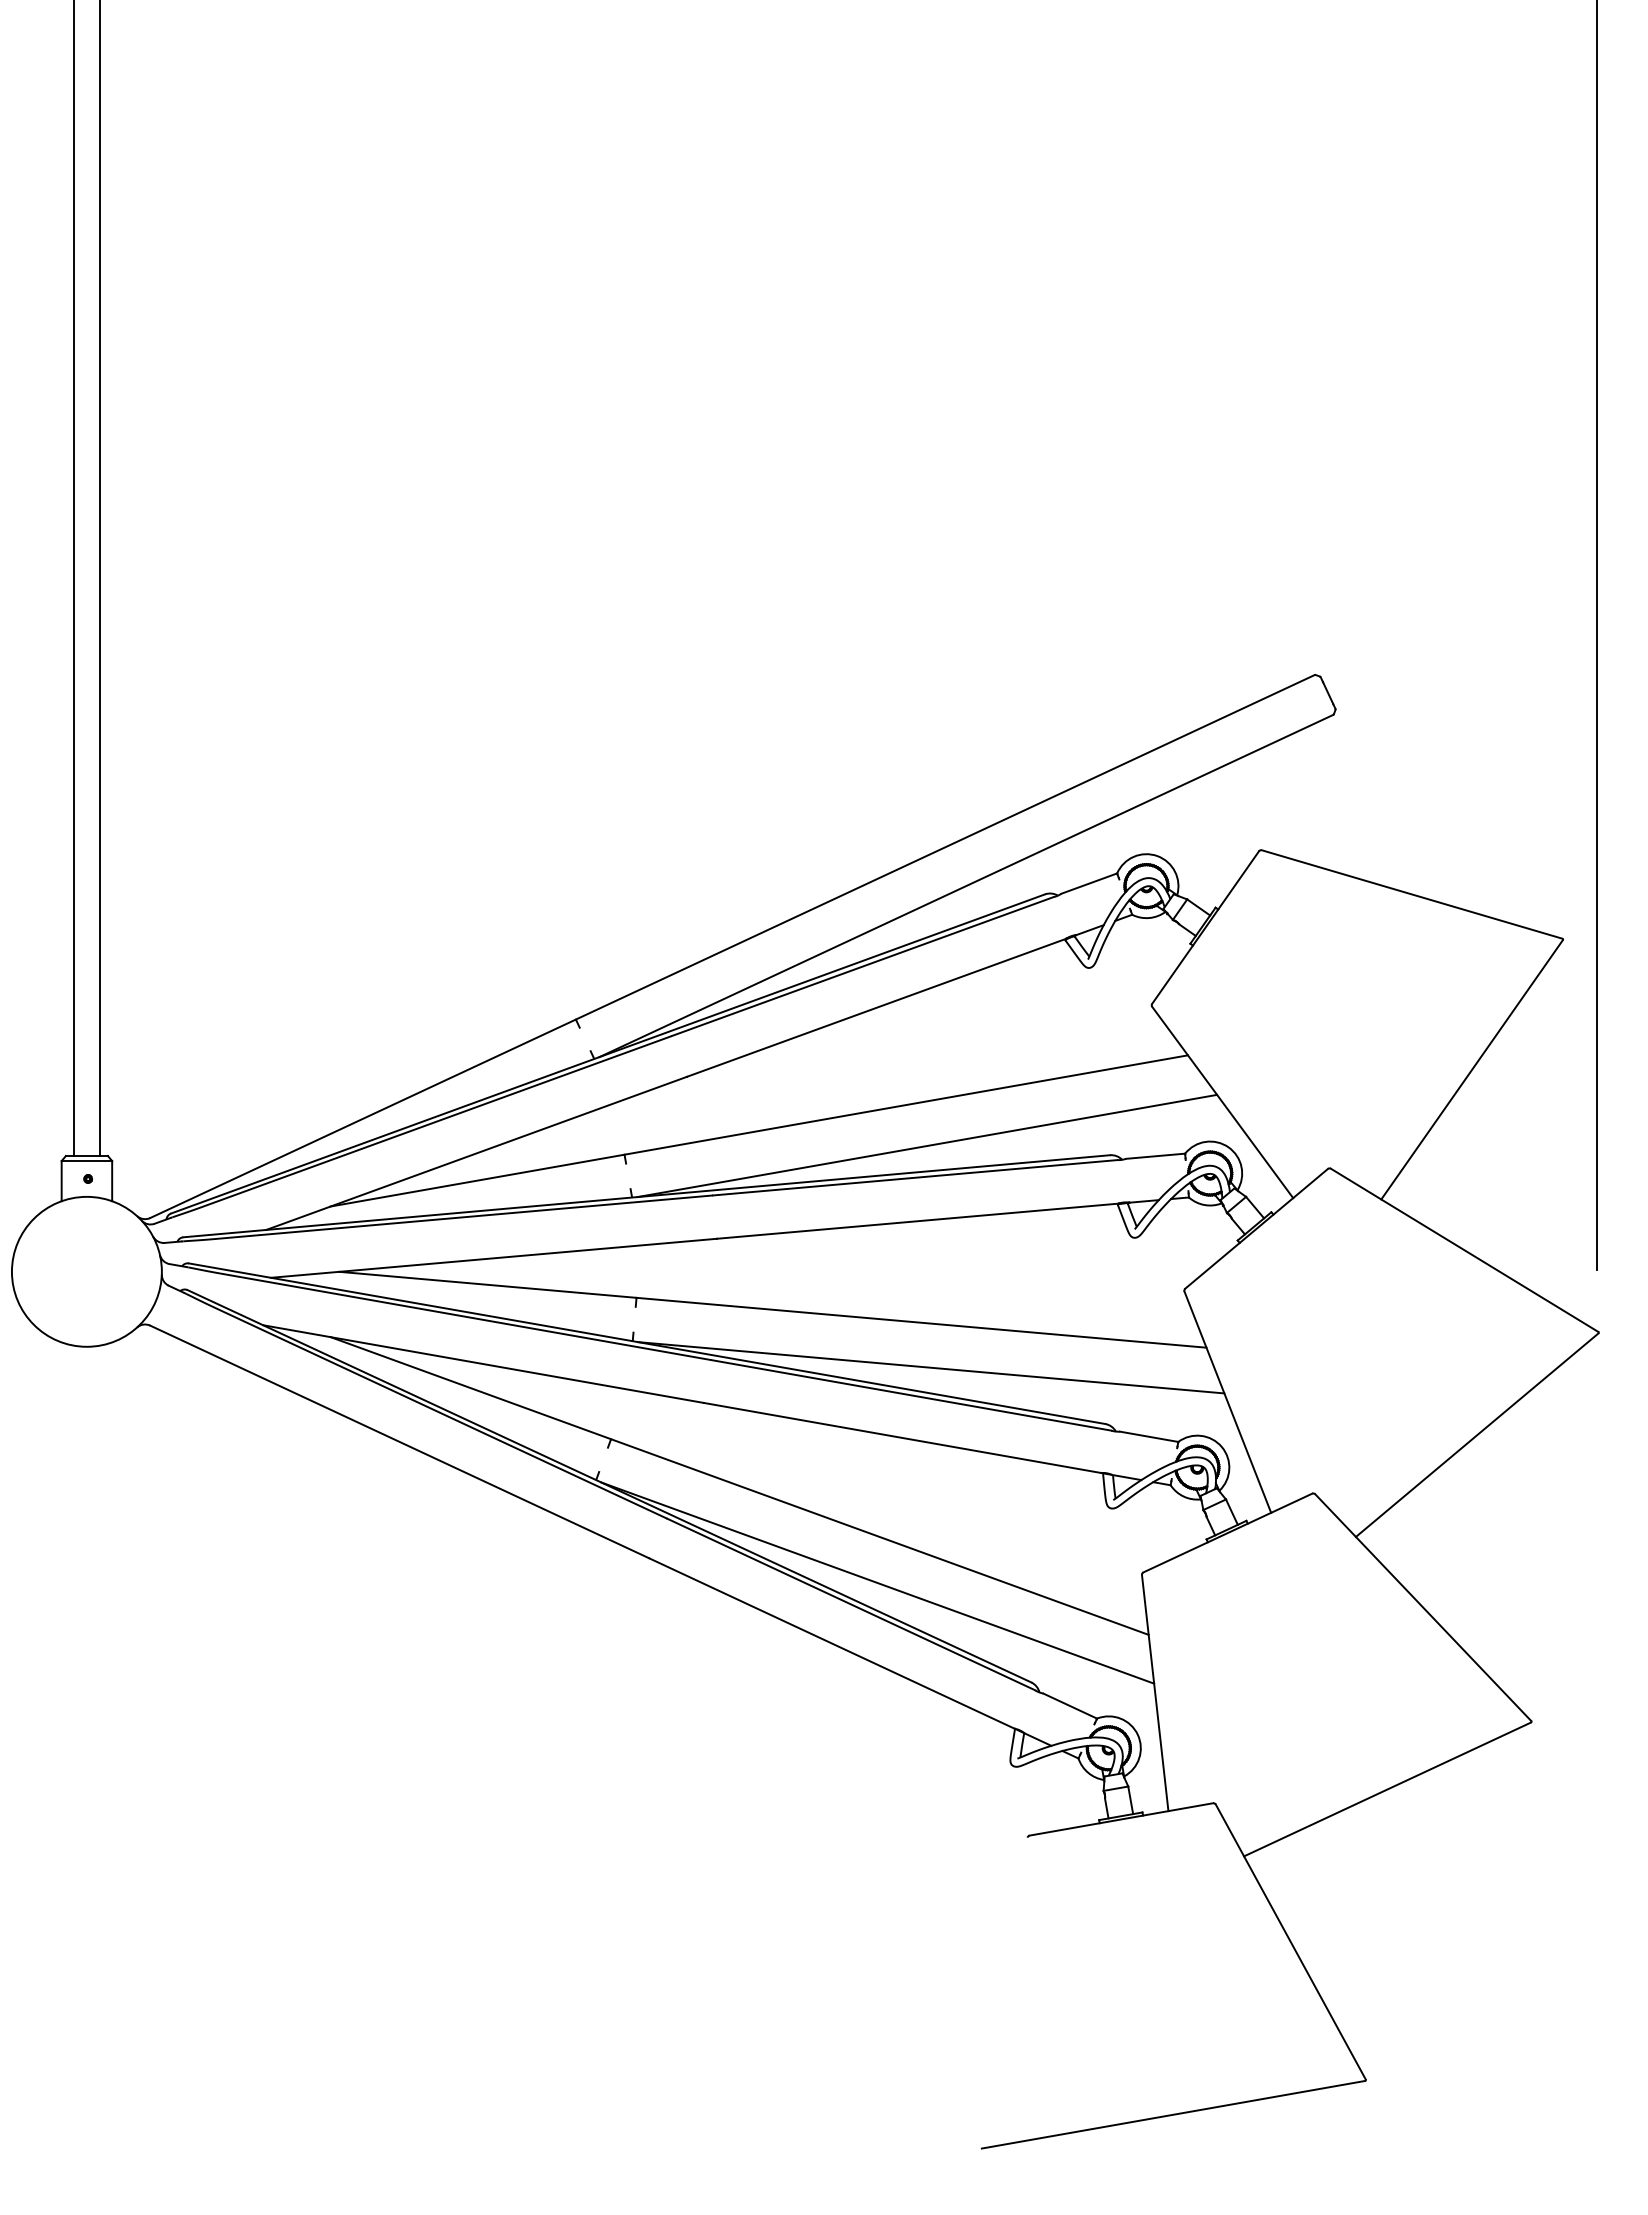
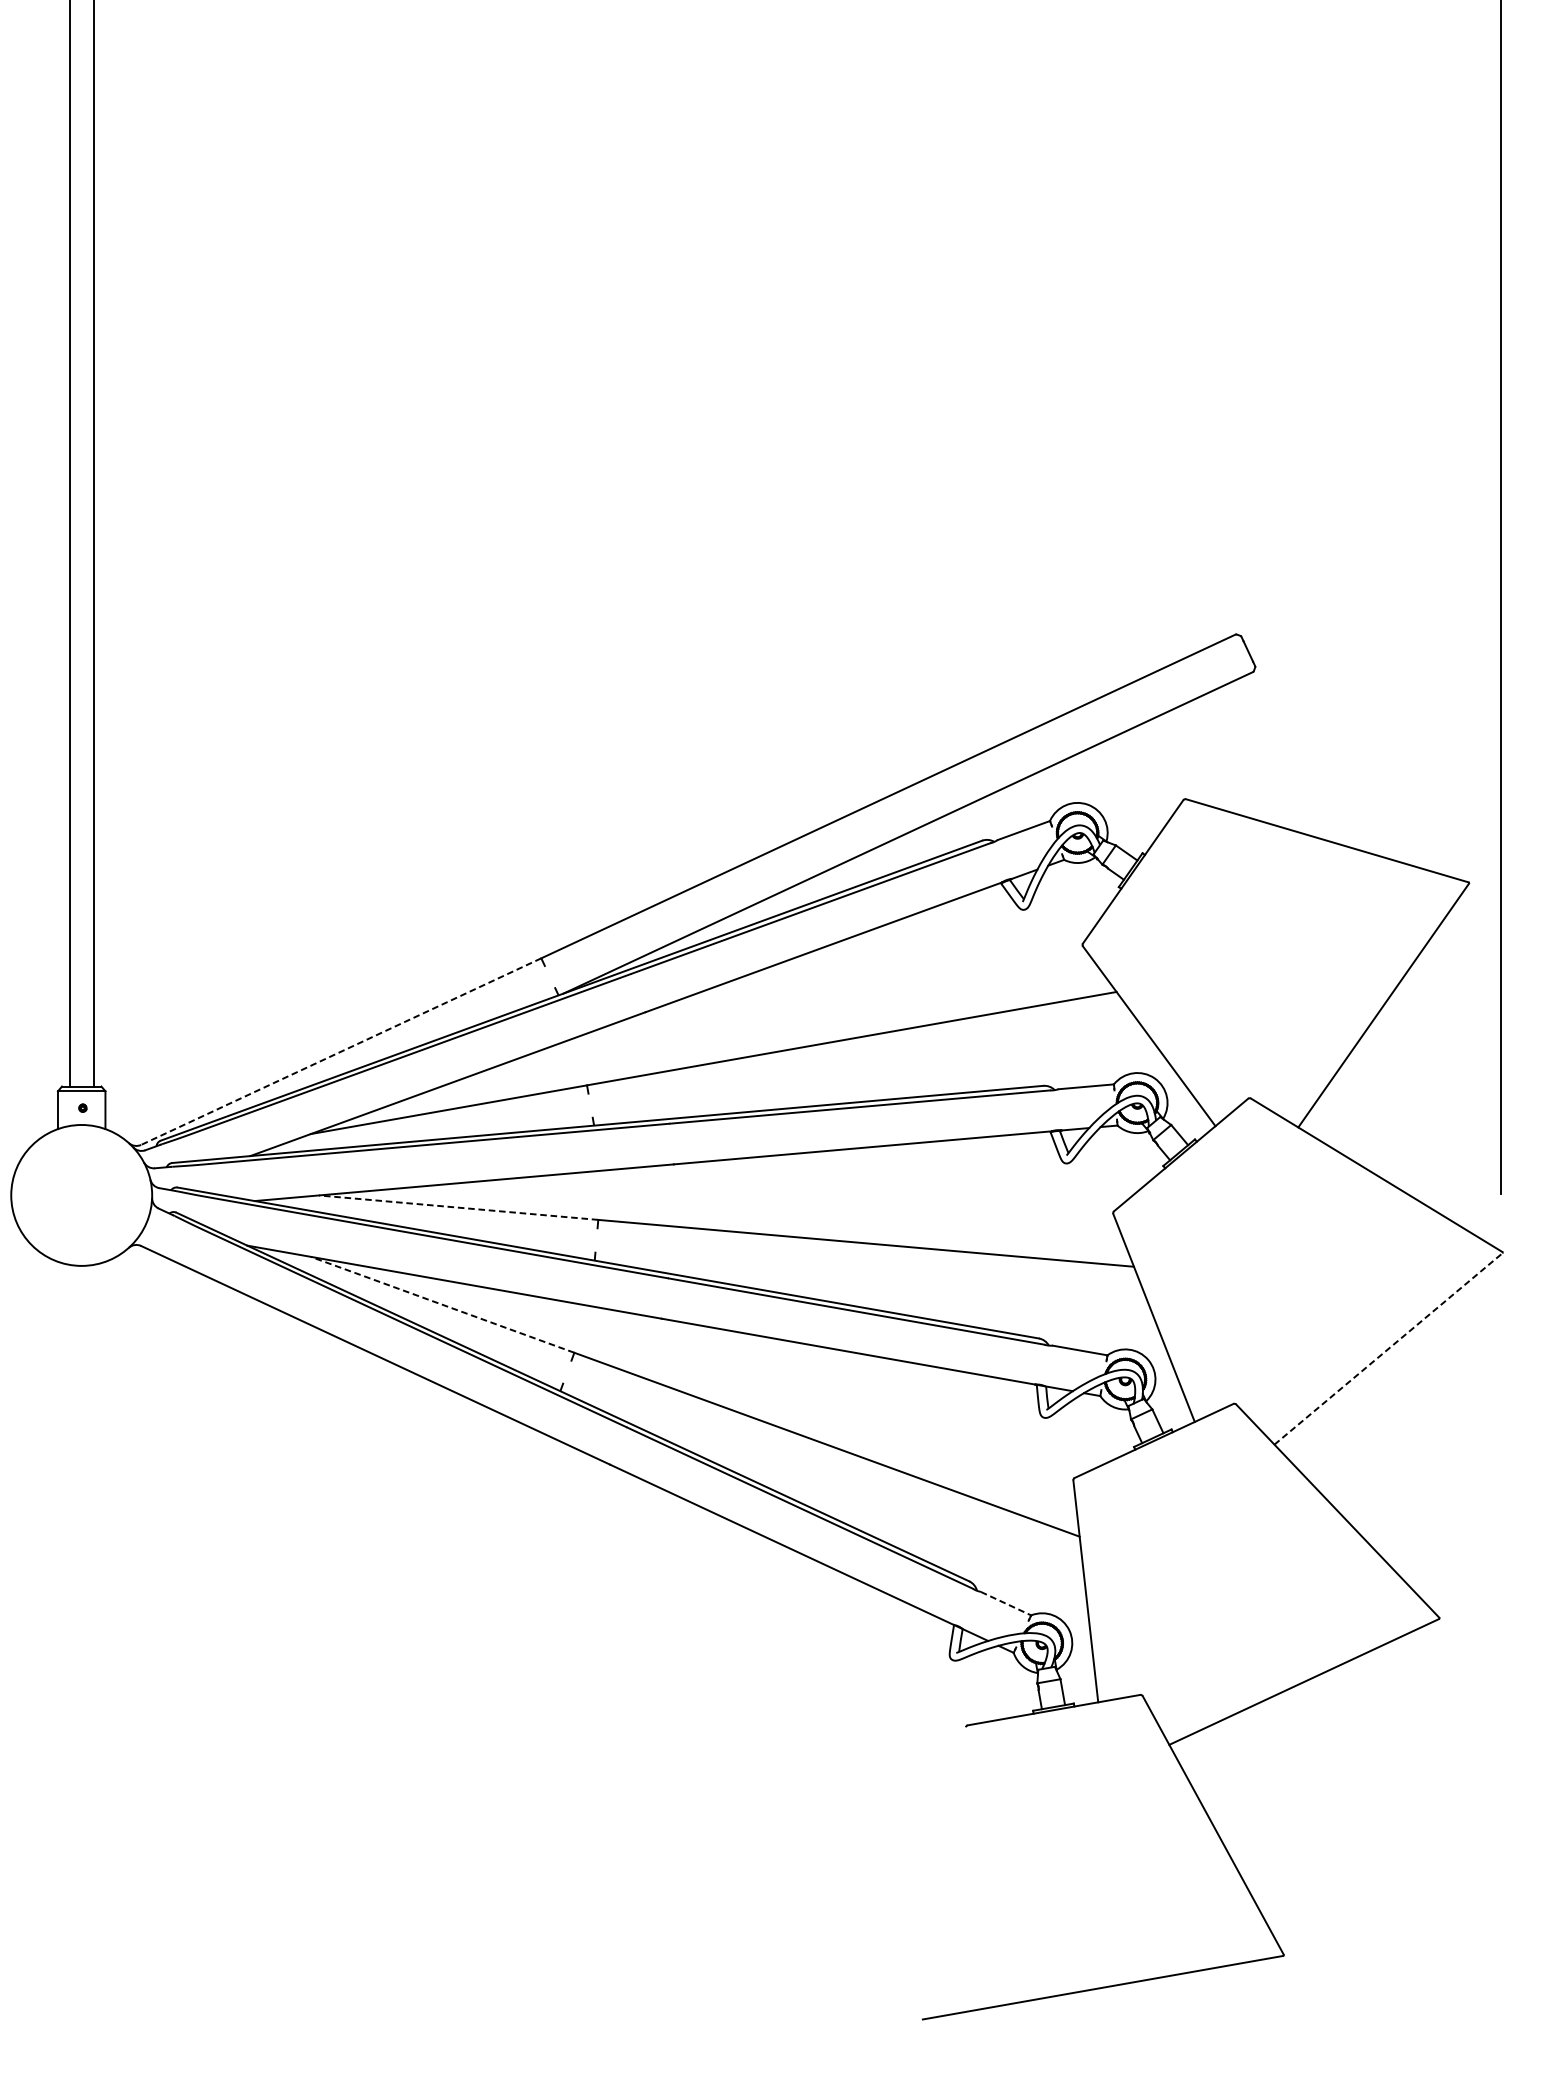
line: (363, 1118) -> (341, 1051), solid -> dashed
line: (927, 1145) -> (871, 1076), removed
line: (487, 1284) -> (458, 1207), solid -> dashed
line: (931, 1367) -> (875, 1285), removed
line: (470, 1388) -> (442, 1305), solid -> dashed
line: (1477, 1434) -> (1388, 1348), solid -> dashed
line: (877, 1582) -> (824, 1487), removed
line: (1070, 1706) -> (1006, 1604), solid -> dashed

